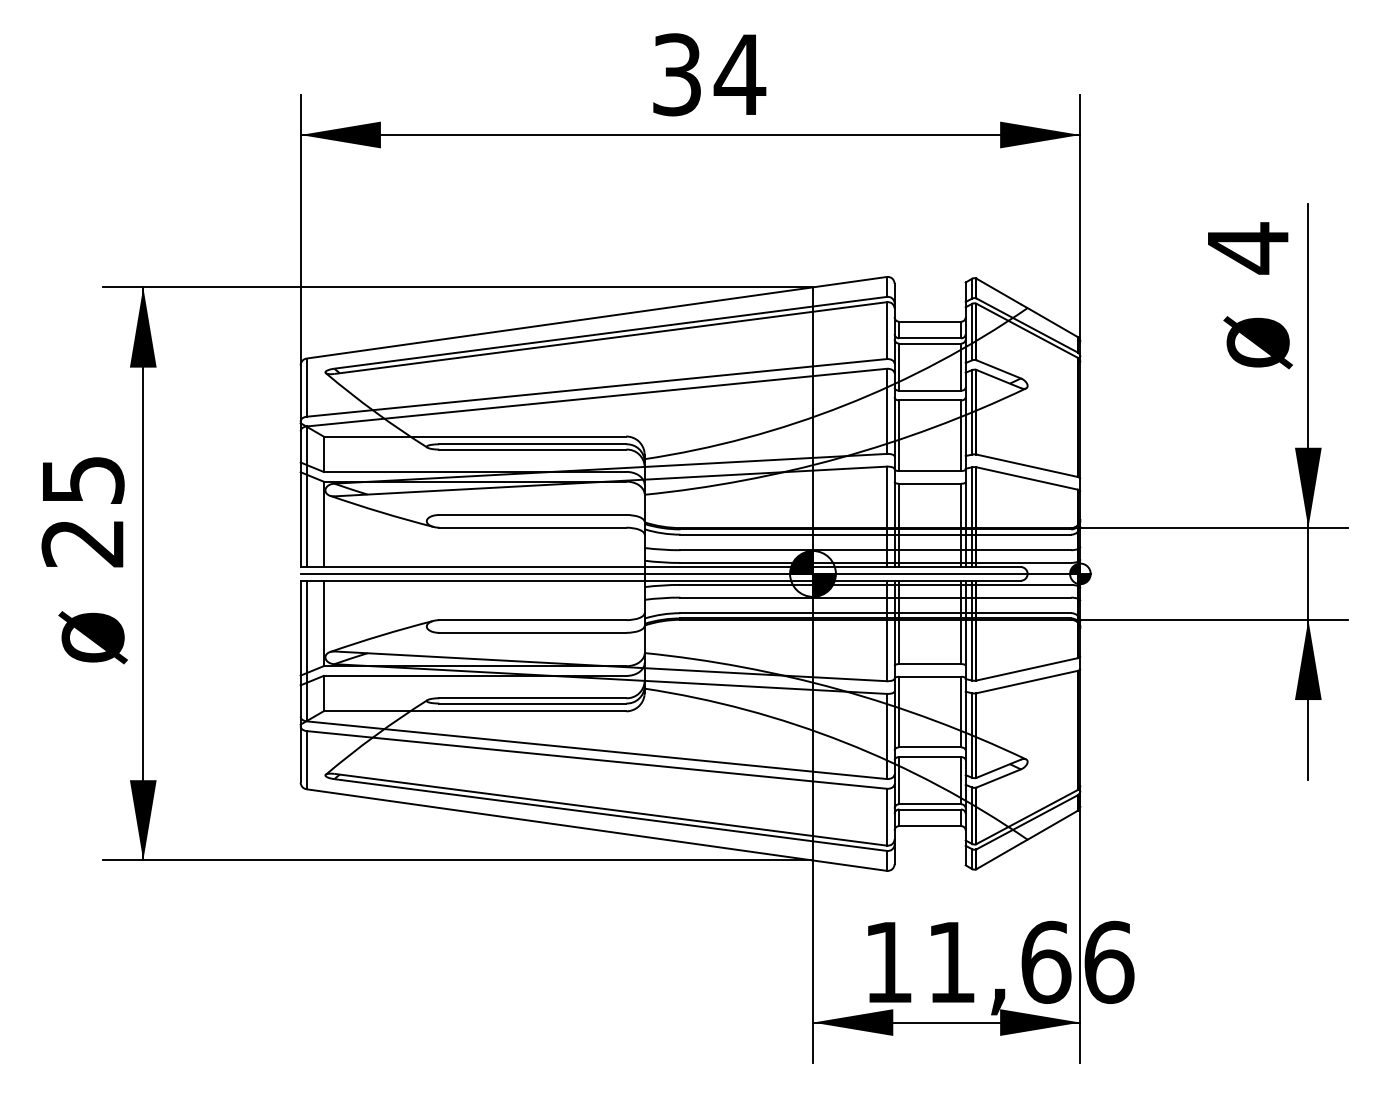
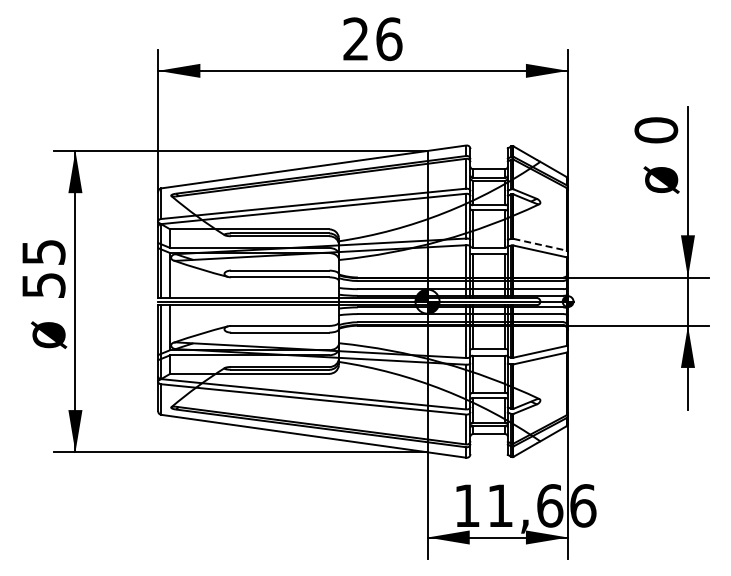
text: (708, 75) -> (372, 39), 34 -> 26
text: (1248, 248) -> (656, 130), 4 -> 0
line: (1027, 465) -> (540, 244), solid -> dashed
text: (82, 543) -> (43, 285), 25 -> 55

